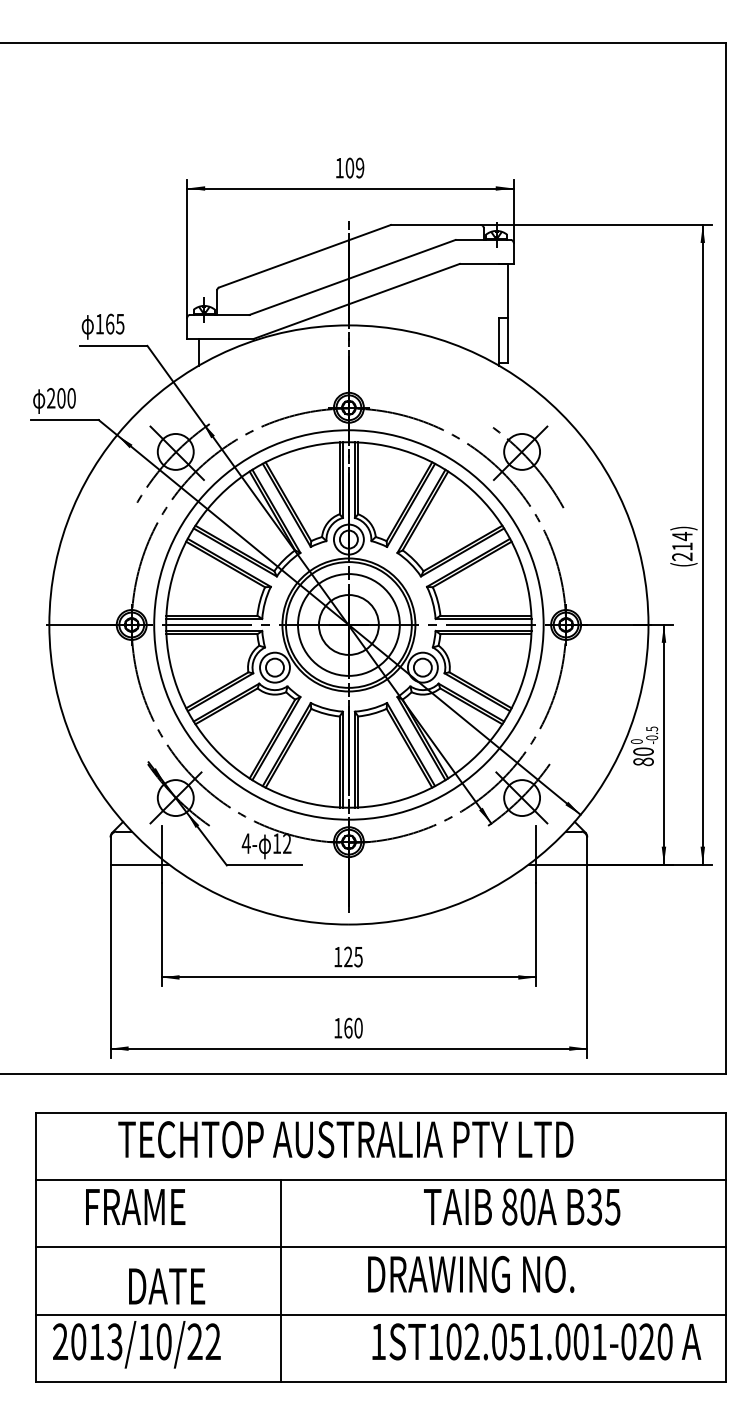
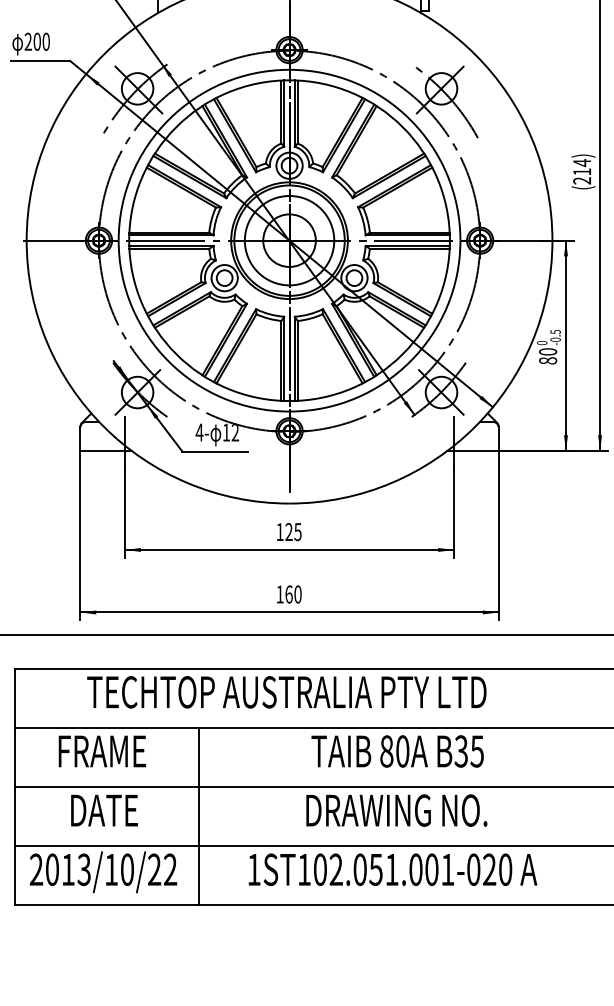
text: (522, 1206) -> (397, 750), moved
line: (281, 1281) -> (199, 816), moved
text: (167, 1286) -> (104, 810), moved
text: (536, 1341) -> (392, 869), moved

